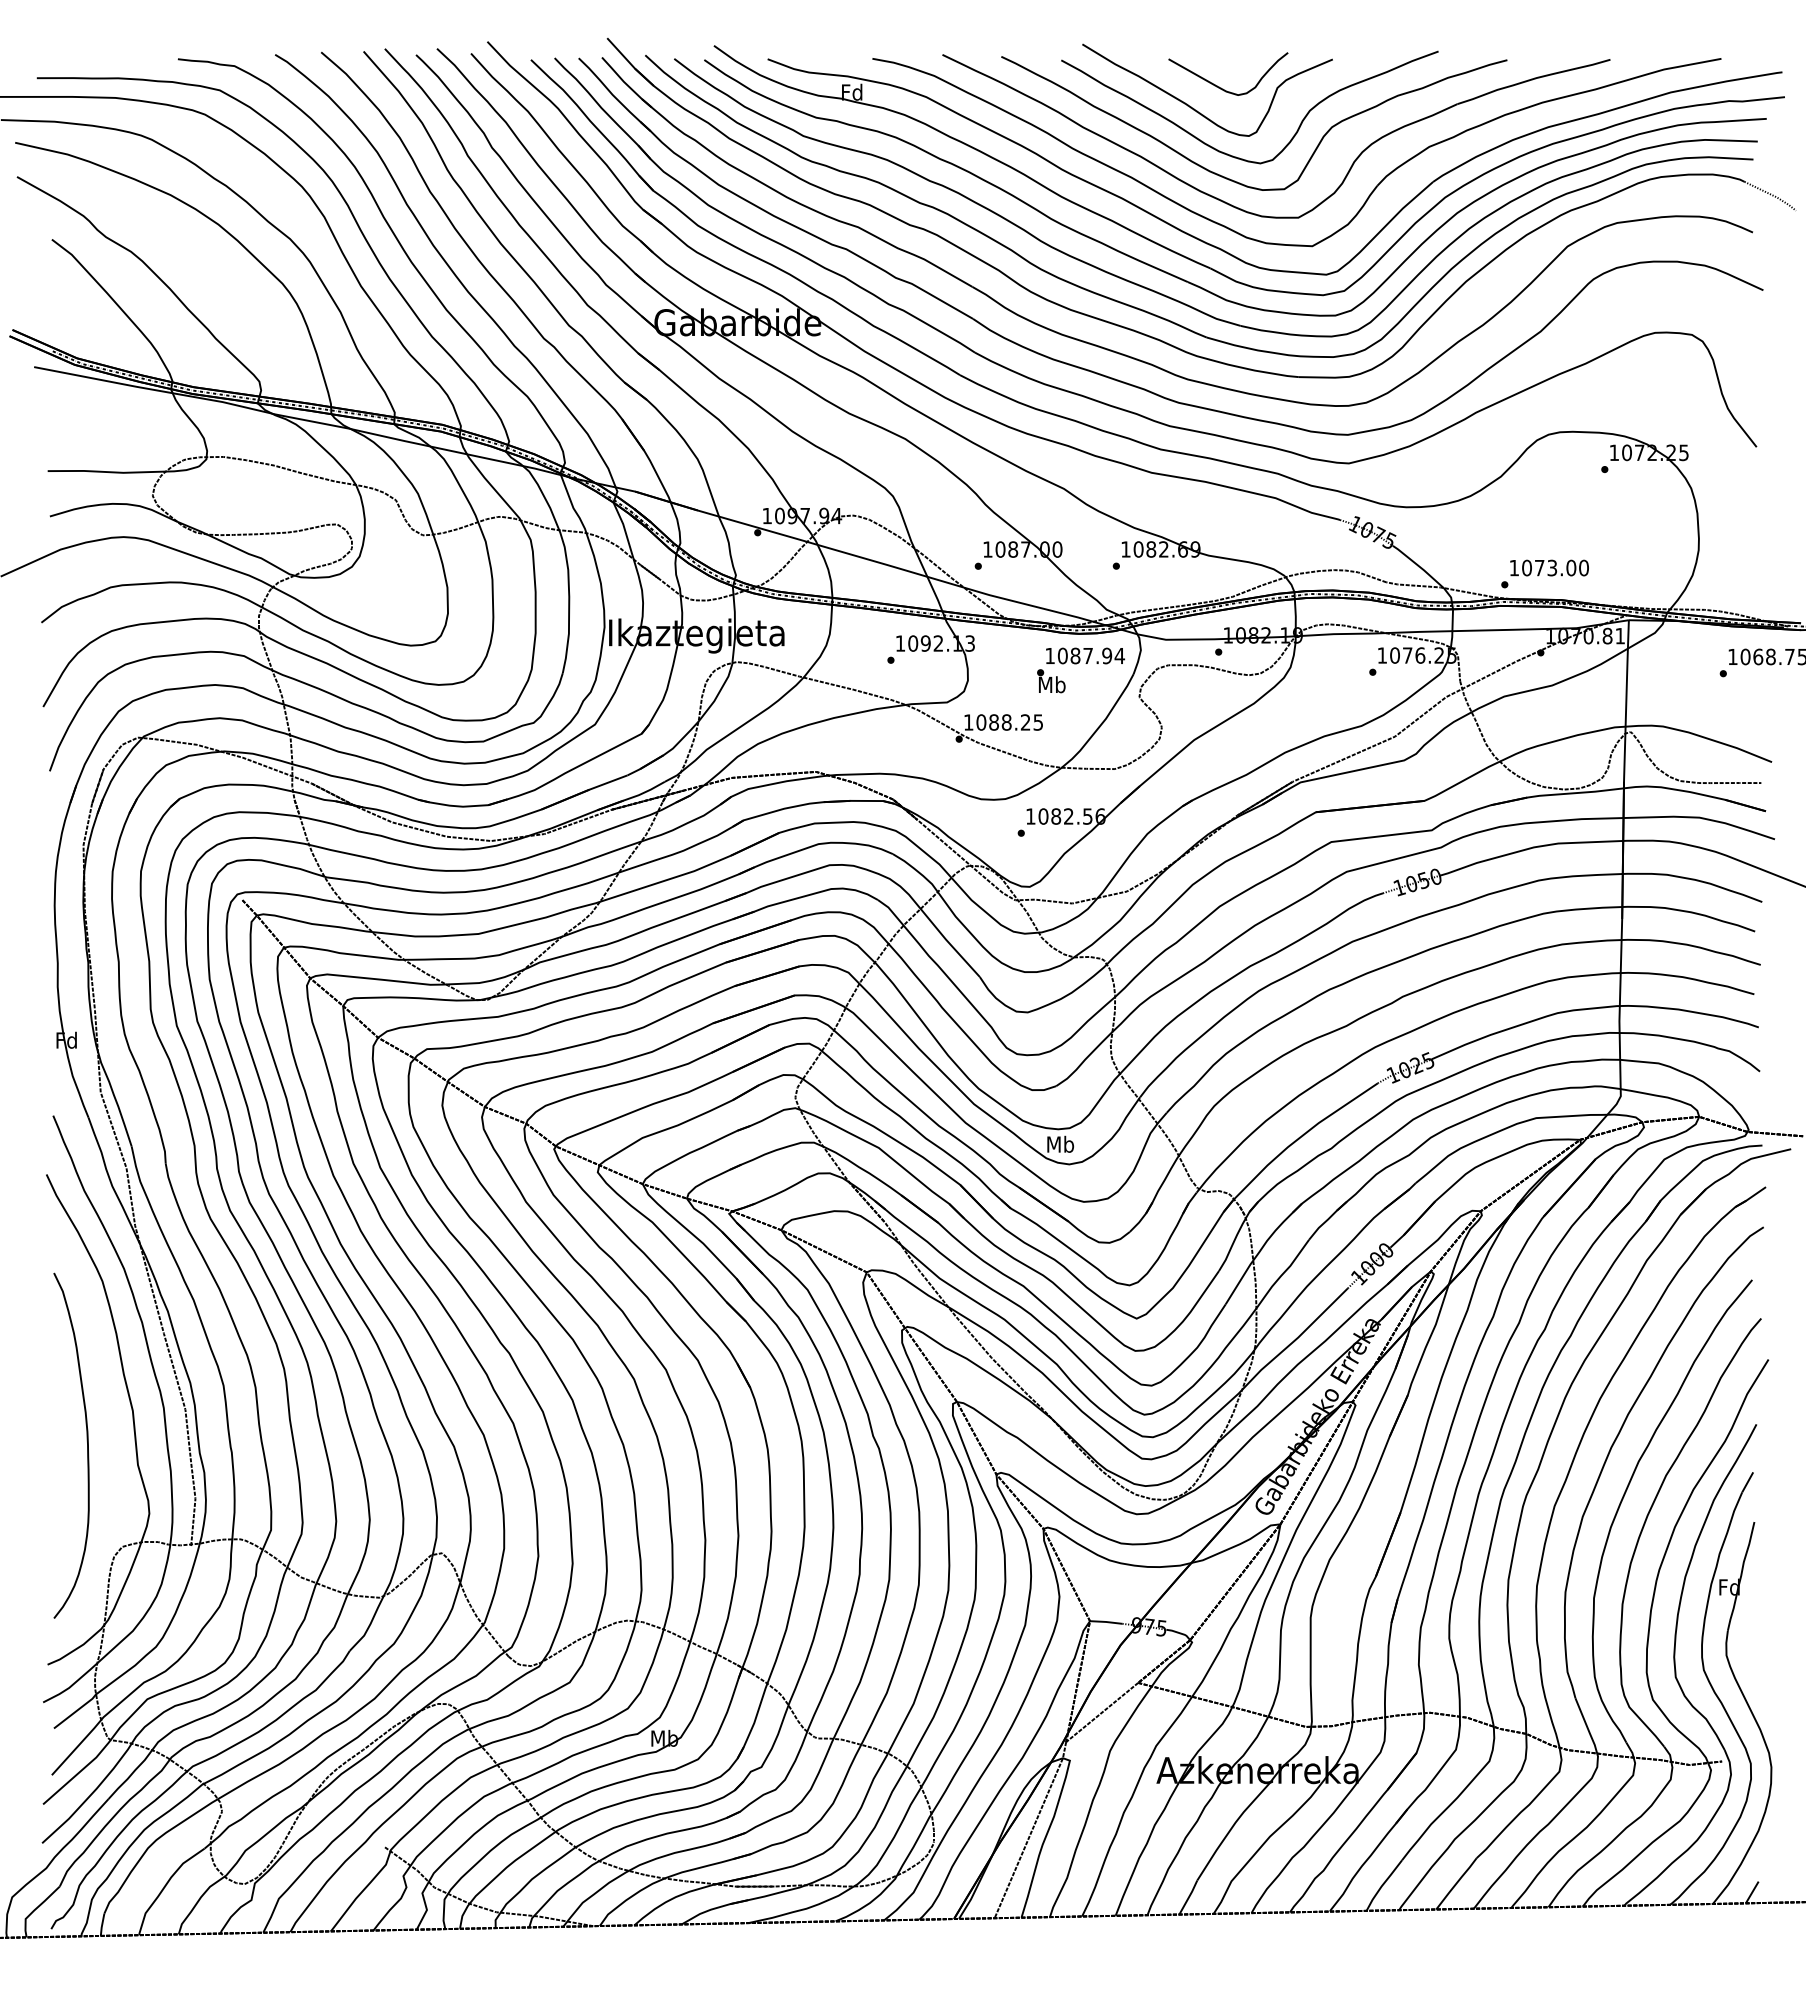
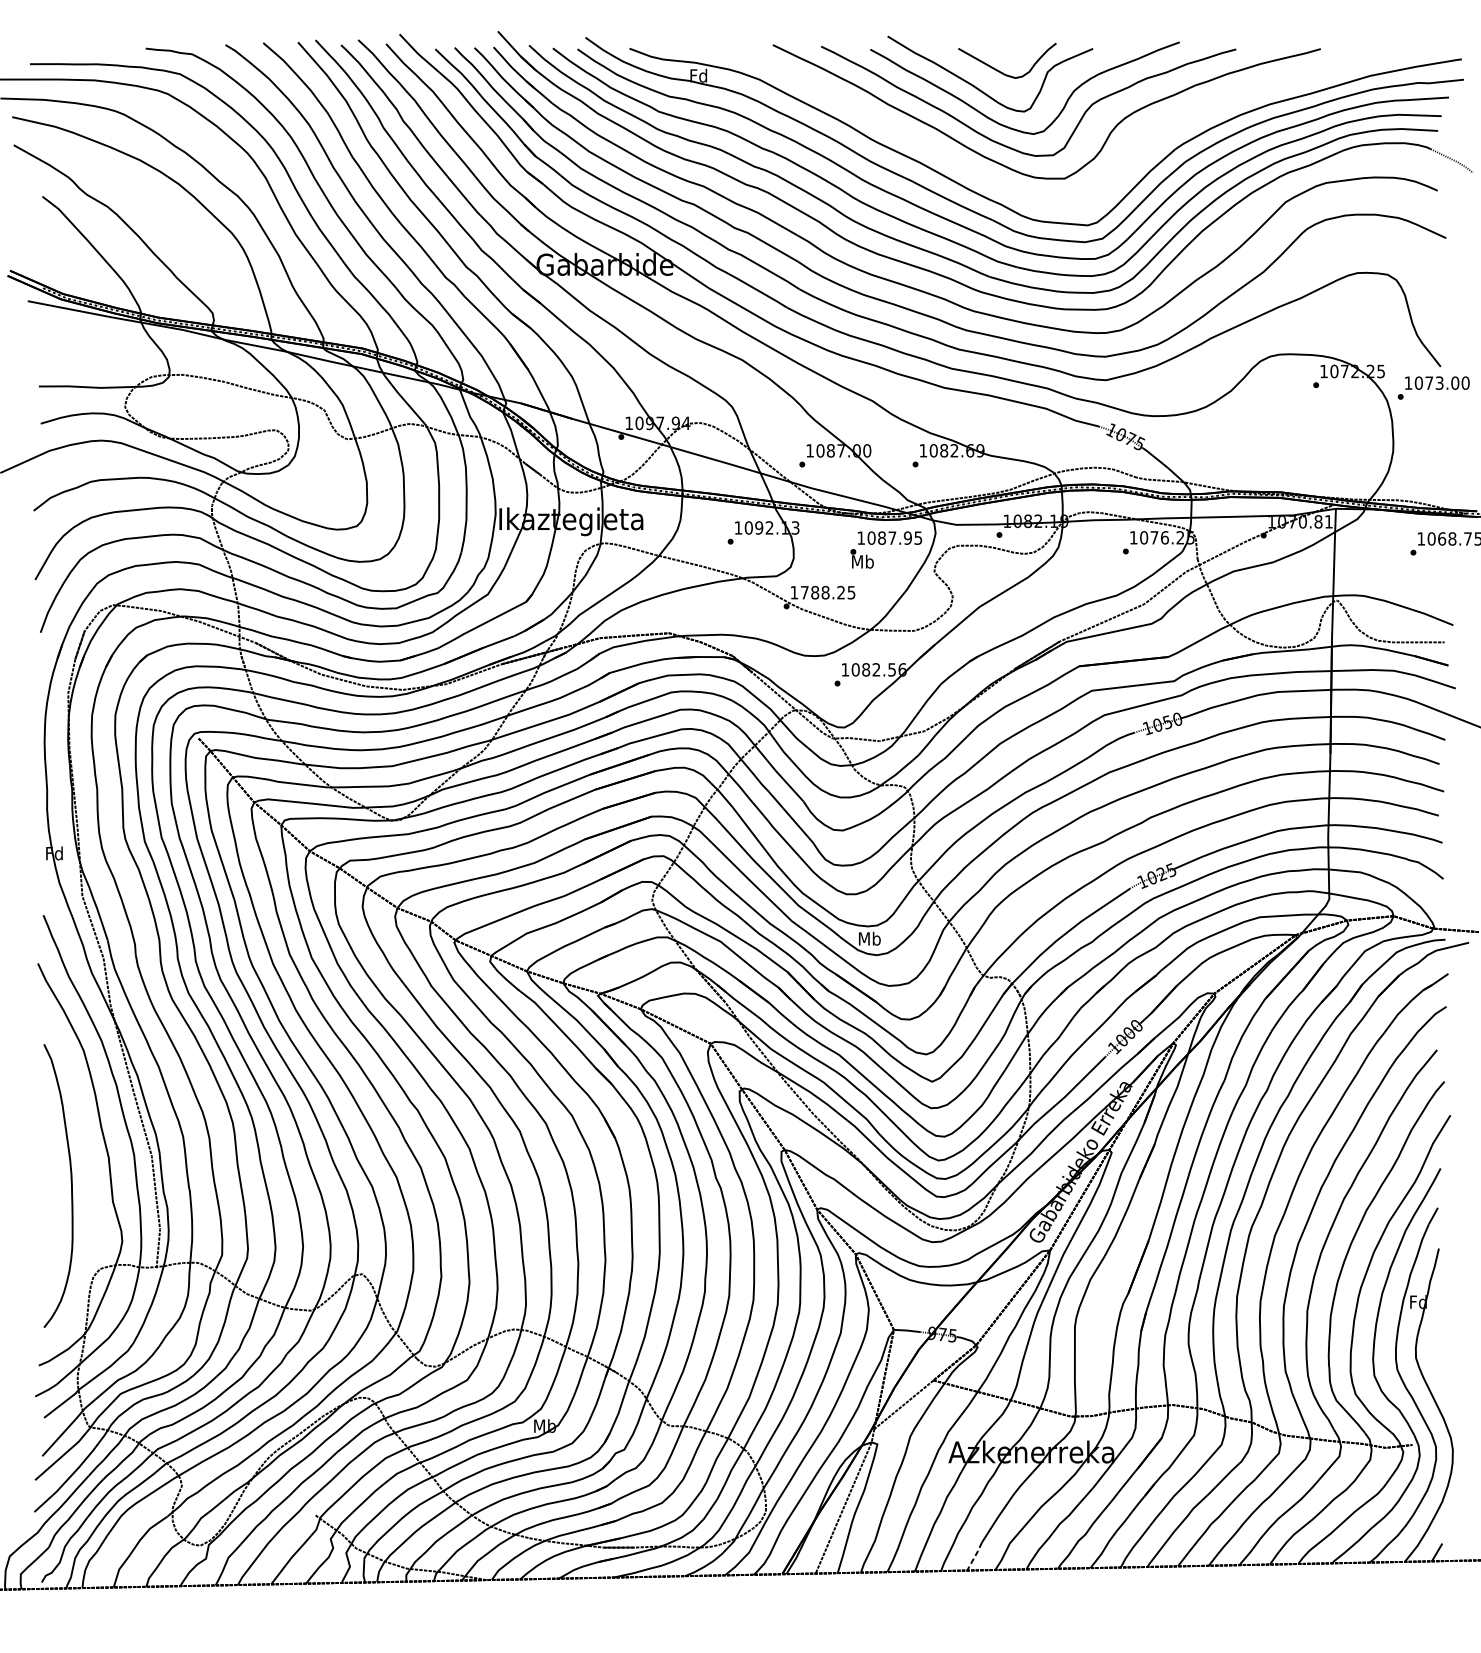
part: (1368, 195) -> (1122, 160), removed
text: (1544, 573) -> (1433, 387), moved
text: (1119, 656) -> (918, 538), 1087.94 -> 1087.95
text: (981, 722) -> (804, 592), 1088.25 -> 1788.25
line: (1188, 1897) -> (974, 1556), solid -> dashed

